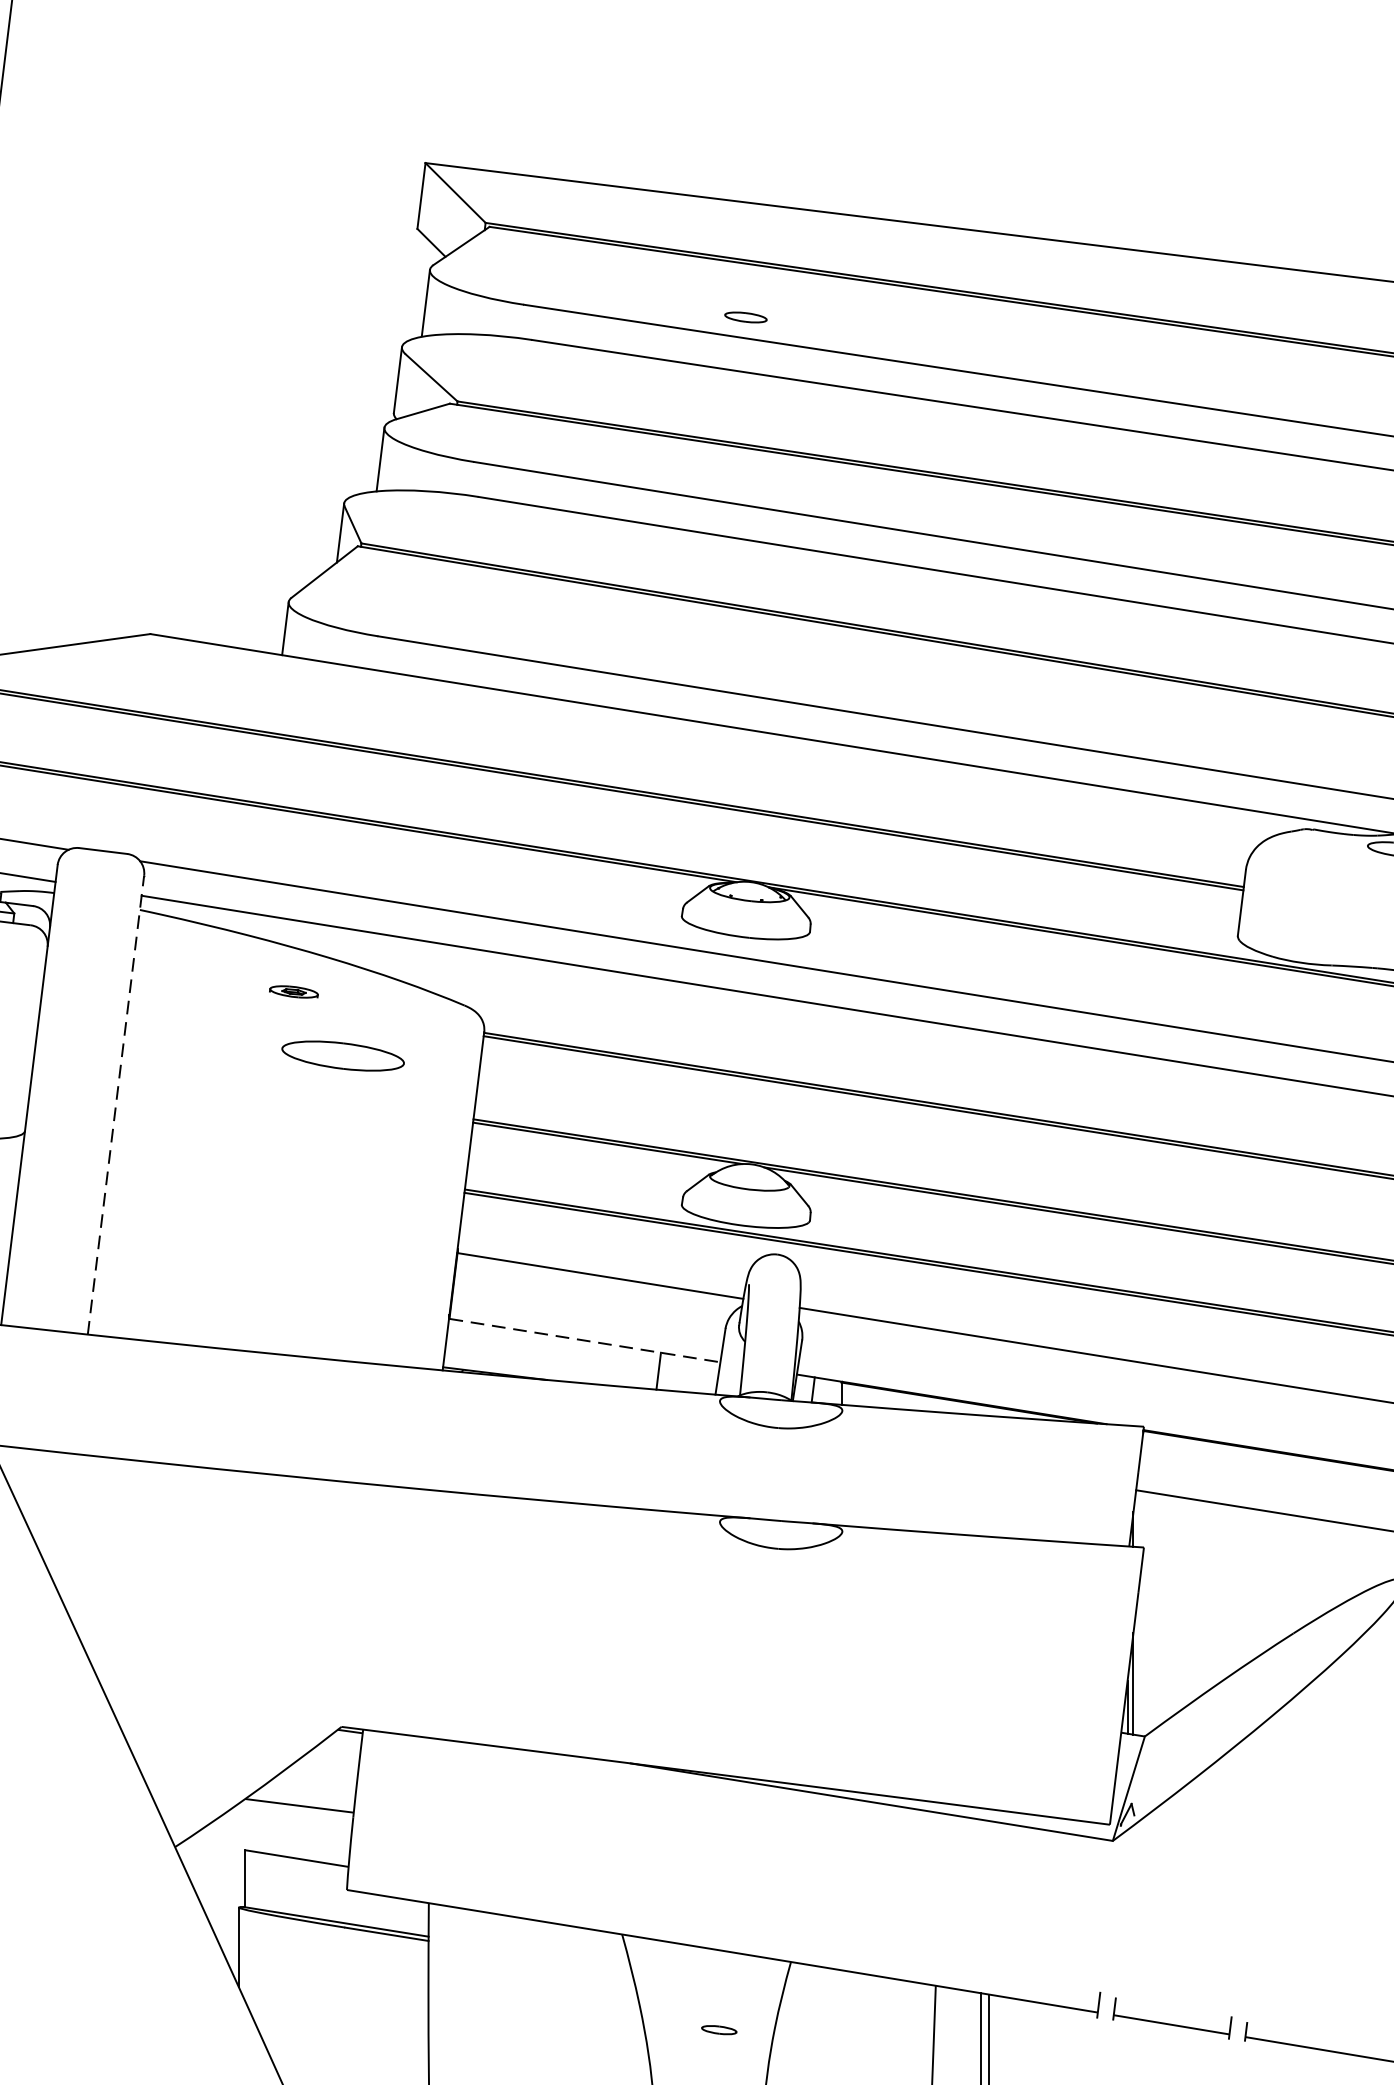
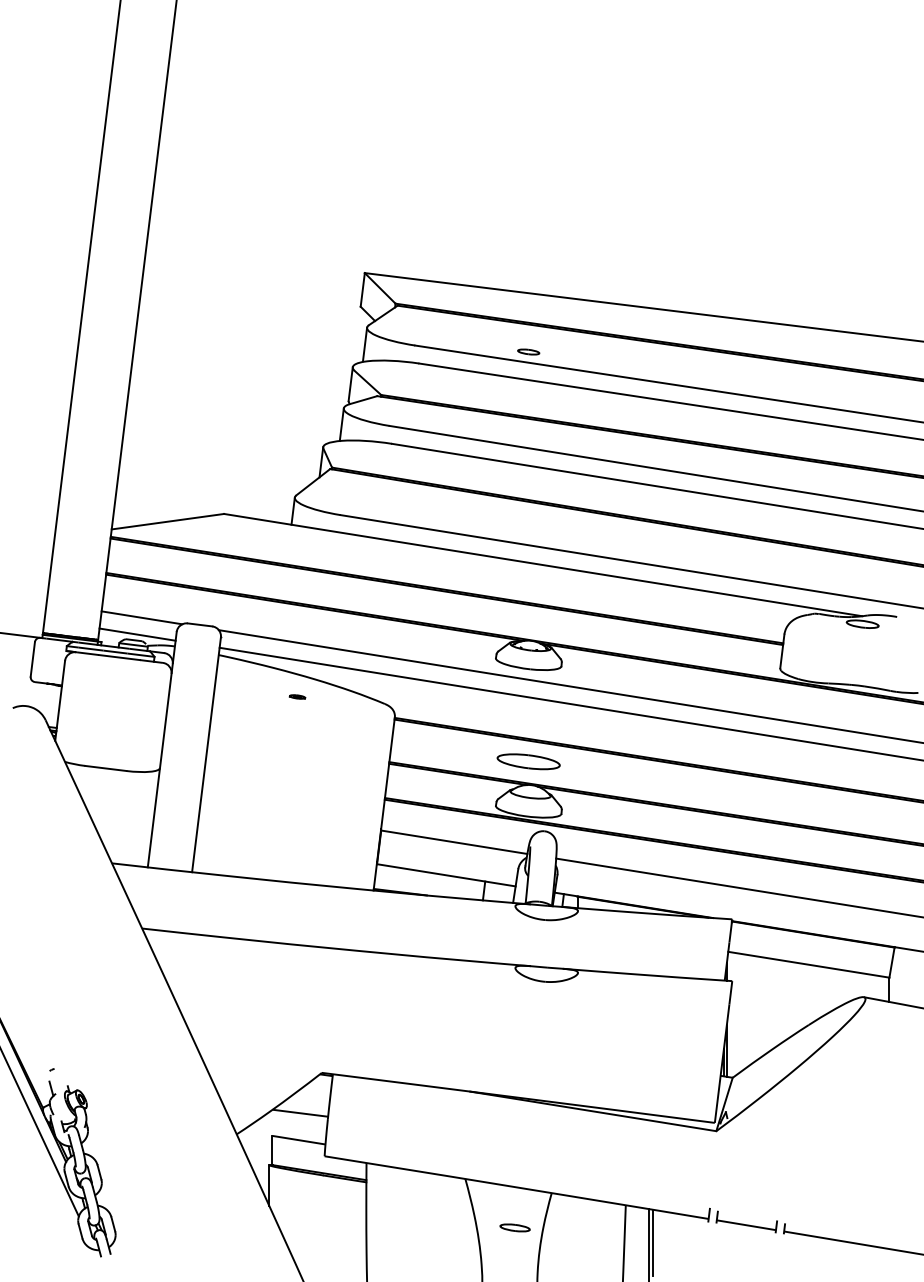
part: (293, 990) -> (297, 696), size x0.62
part: (342, 1055) -> (528, 761), moved
line: (115, 1104) -> (206, 754), dashed -> solid
line: (585, 1340) -> (446, 875), dashed -> solid
part: (718, 2029) -> (514, 1227), size x1.67

